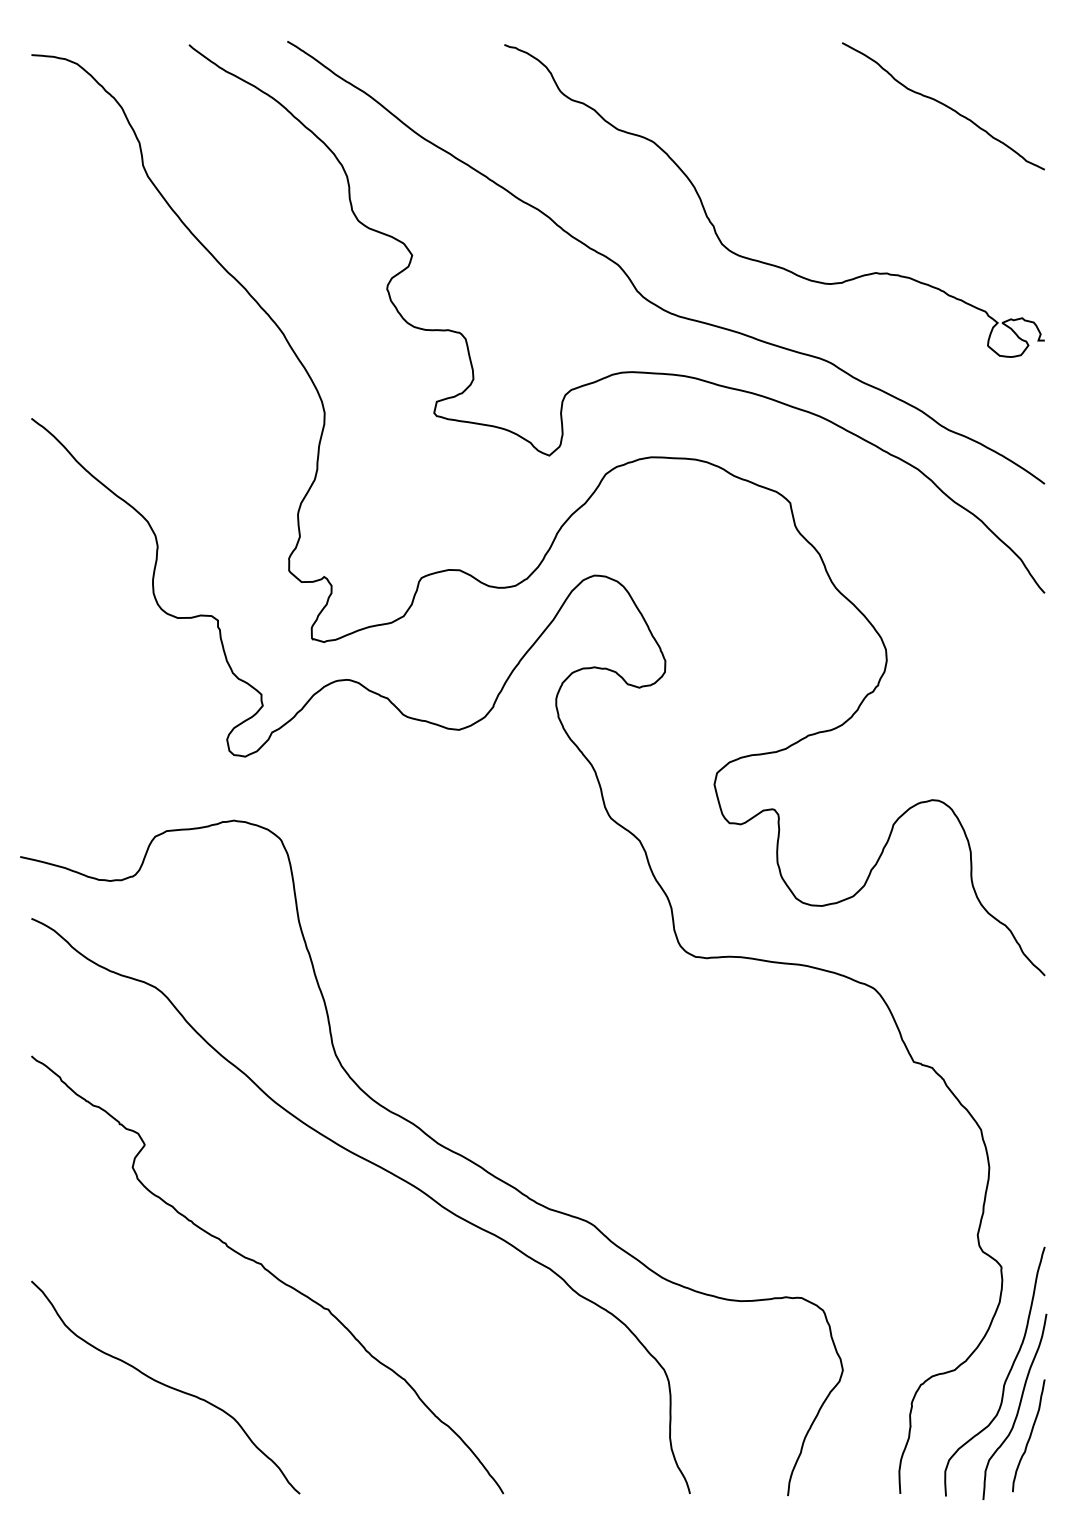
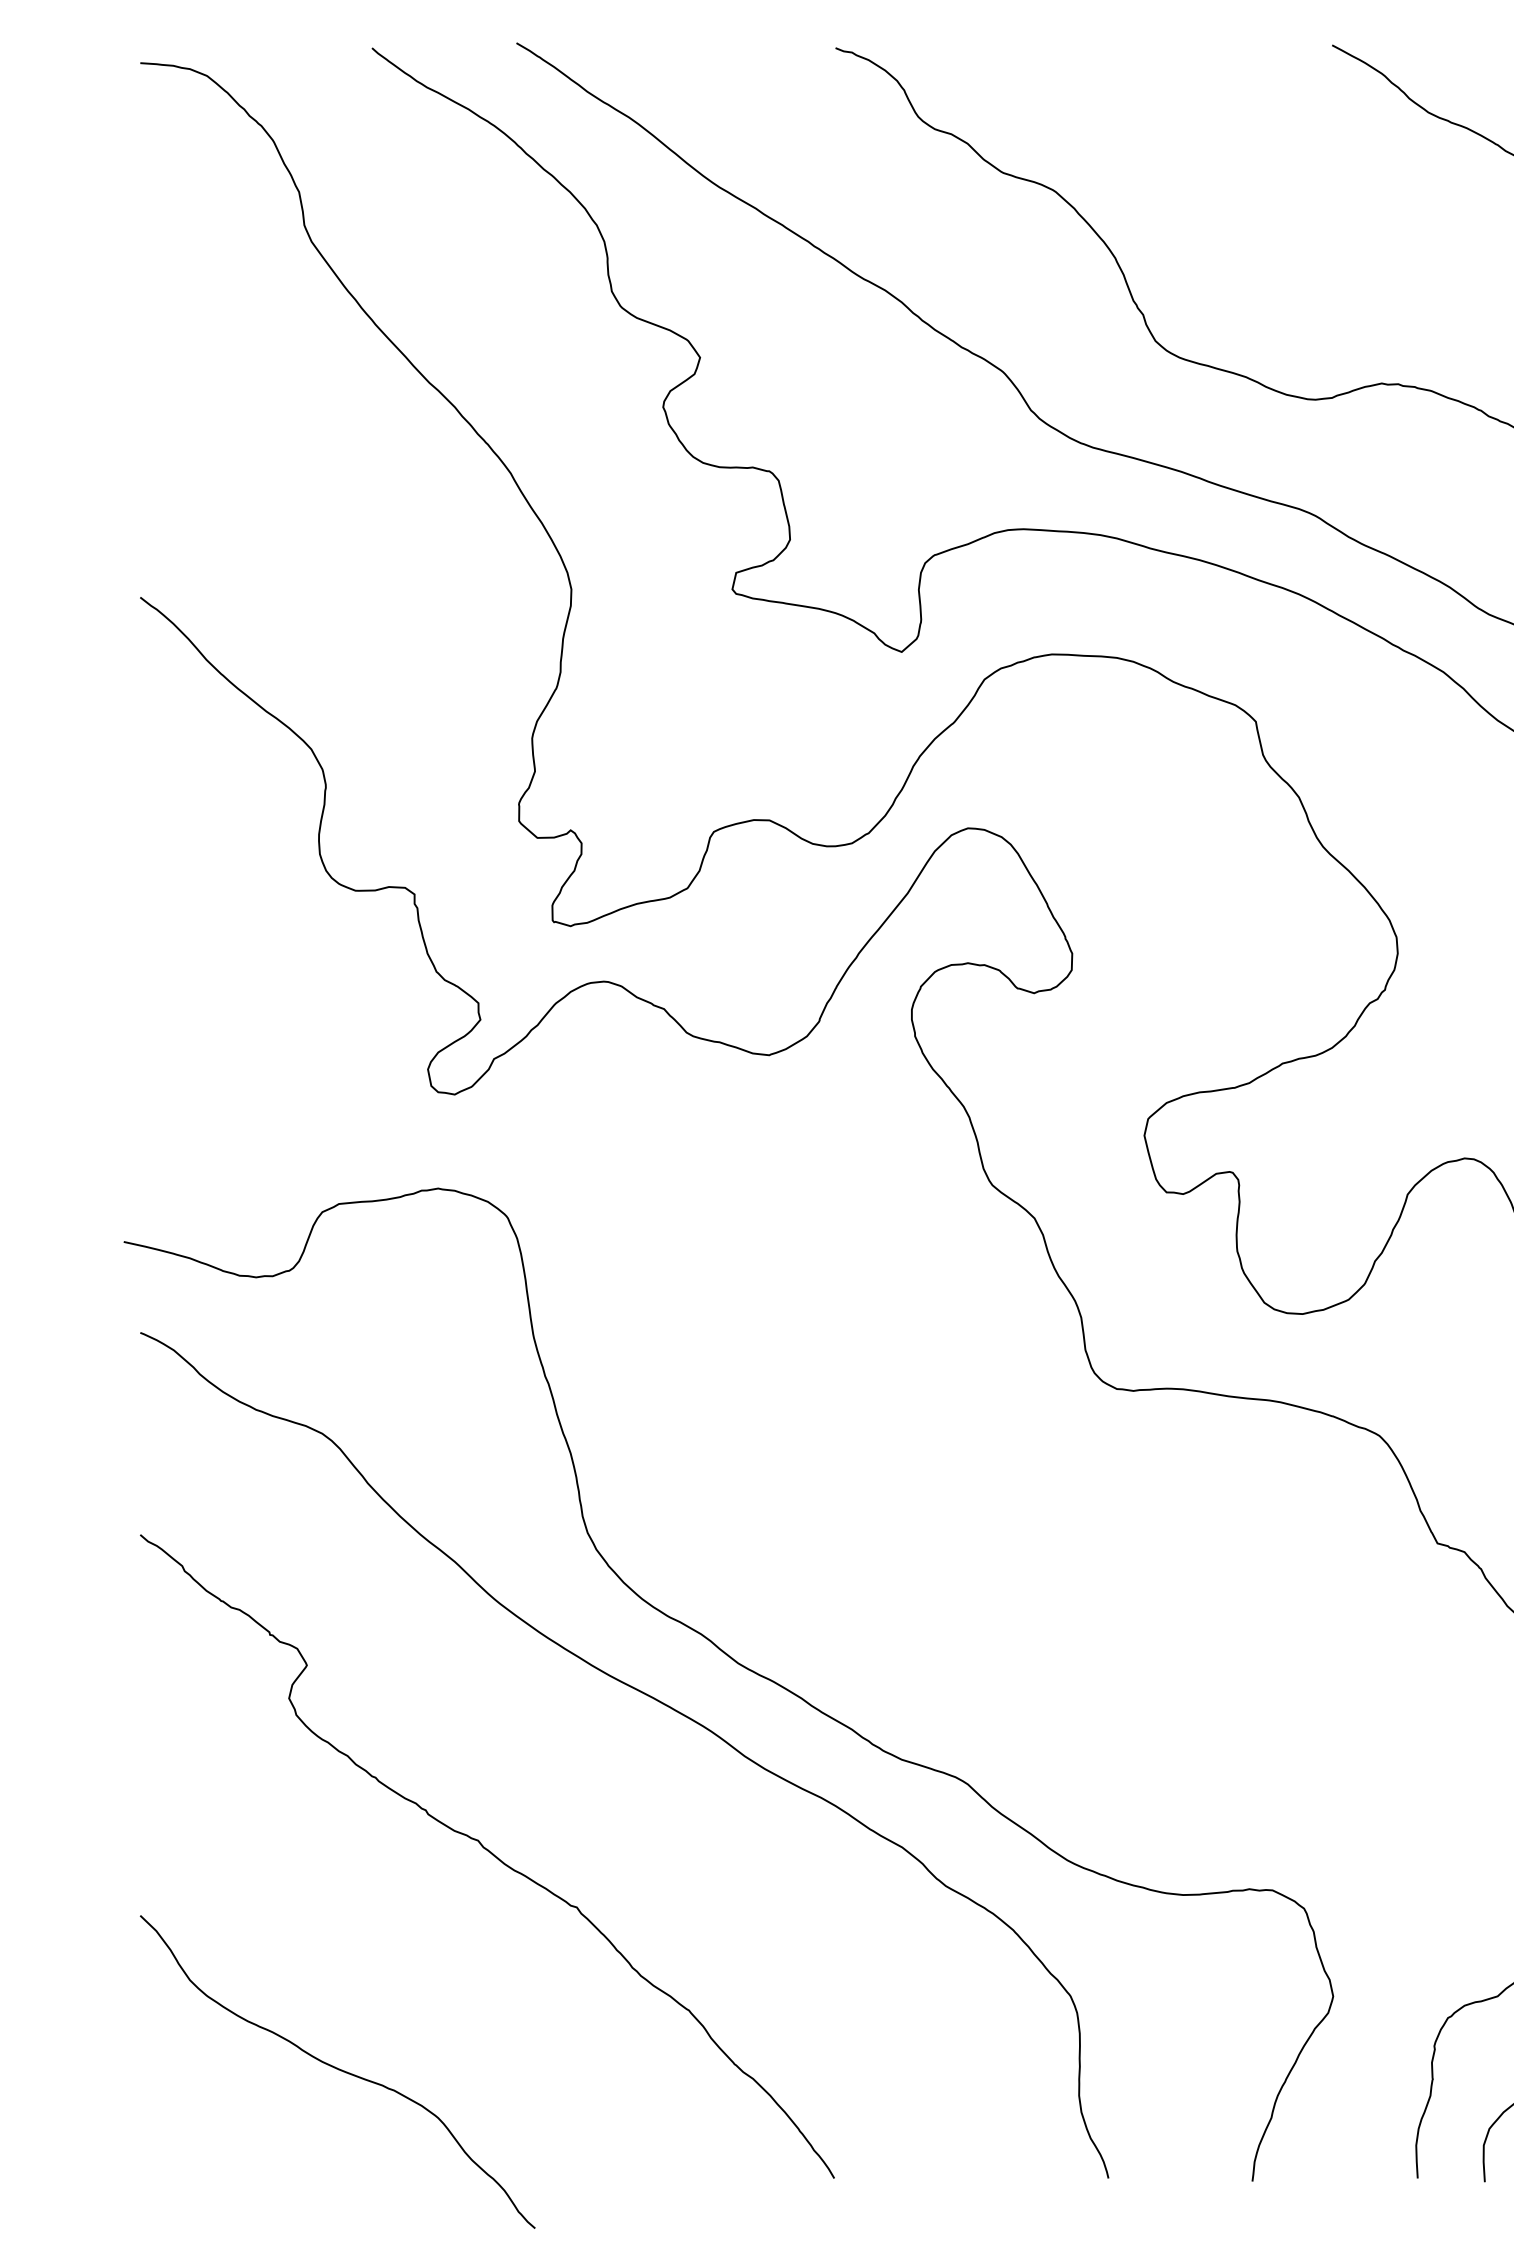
curve: (165, 1386) -> (337, 2070), moved

